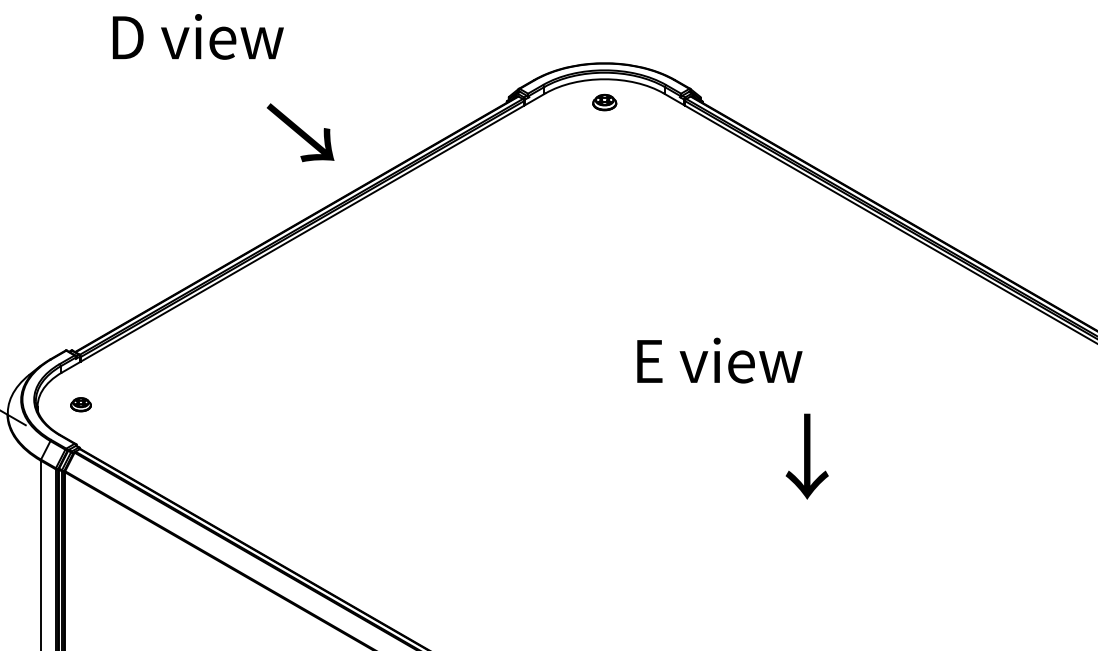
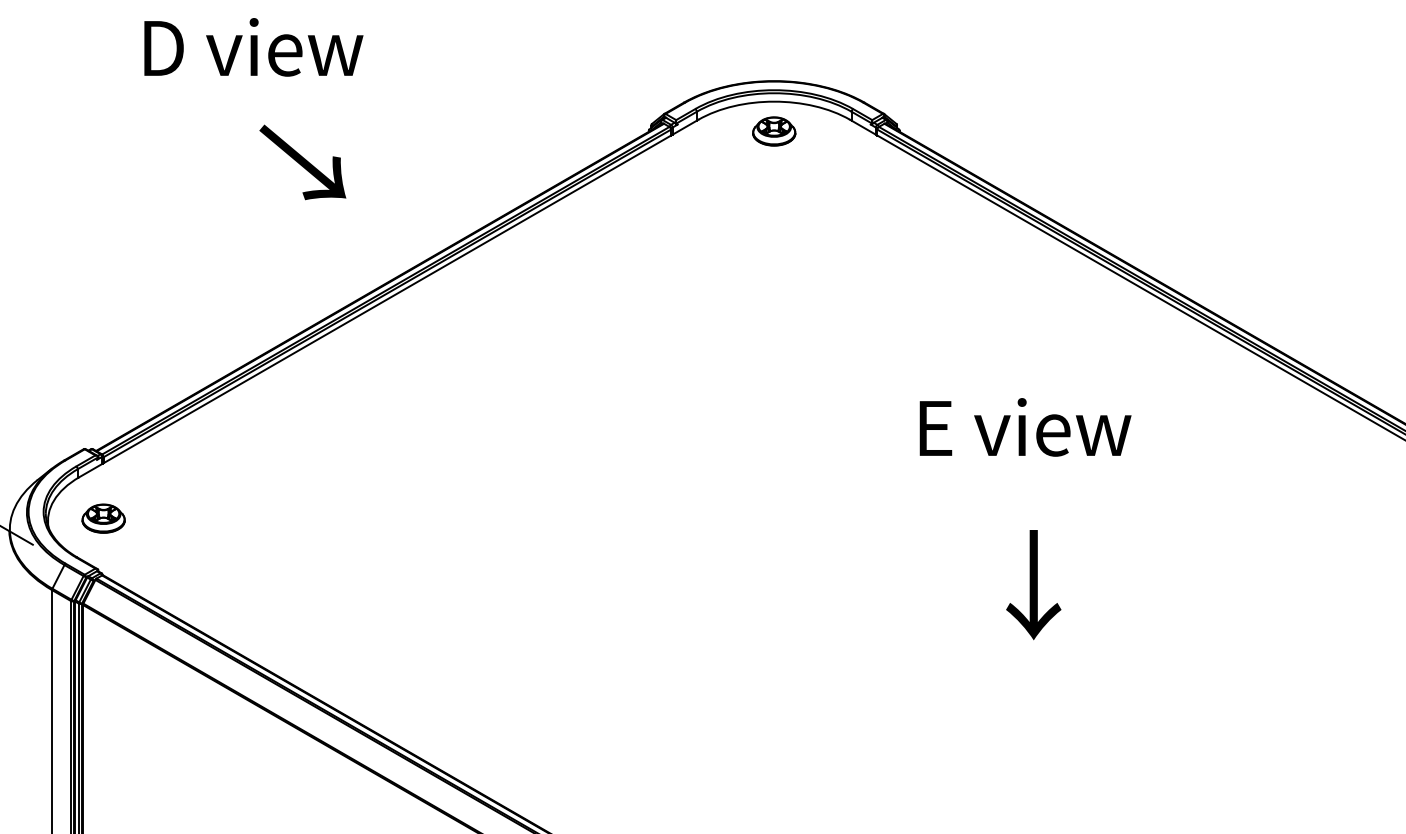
part: (604, 102) -> (774, 131), size x1.43
text: (300, 132) -> (302, 162), moved
text: (719, 360) -> (1025, 427), moved
part: (80, 404) -> (102, 518), size x1.67

